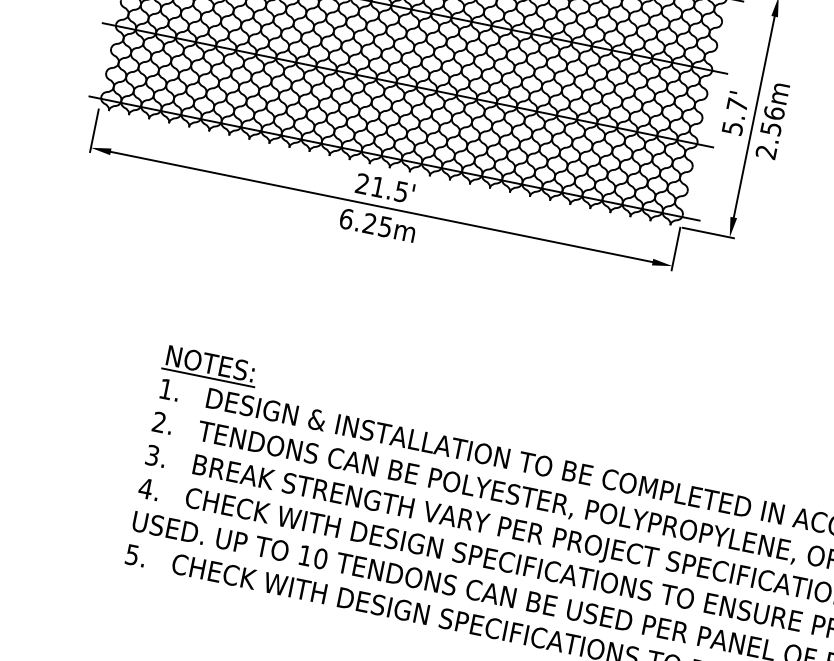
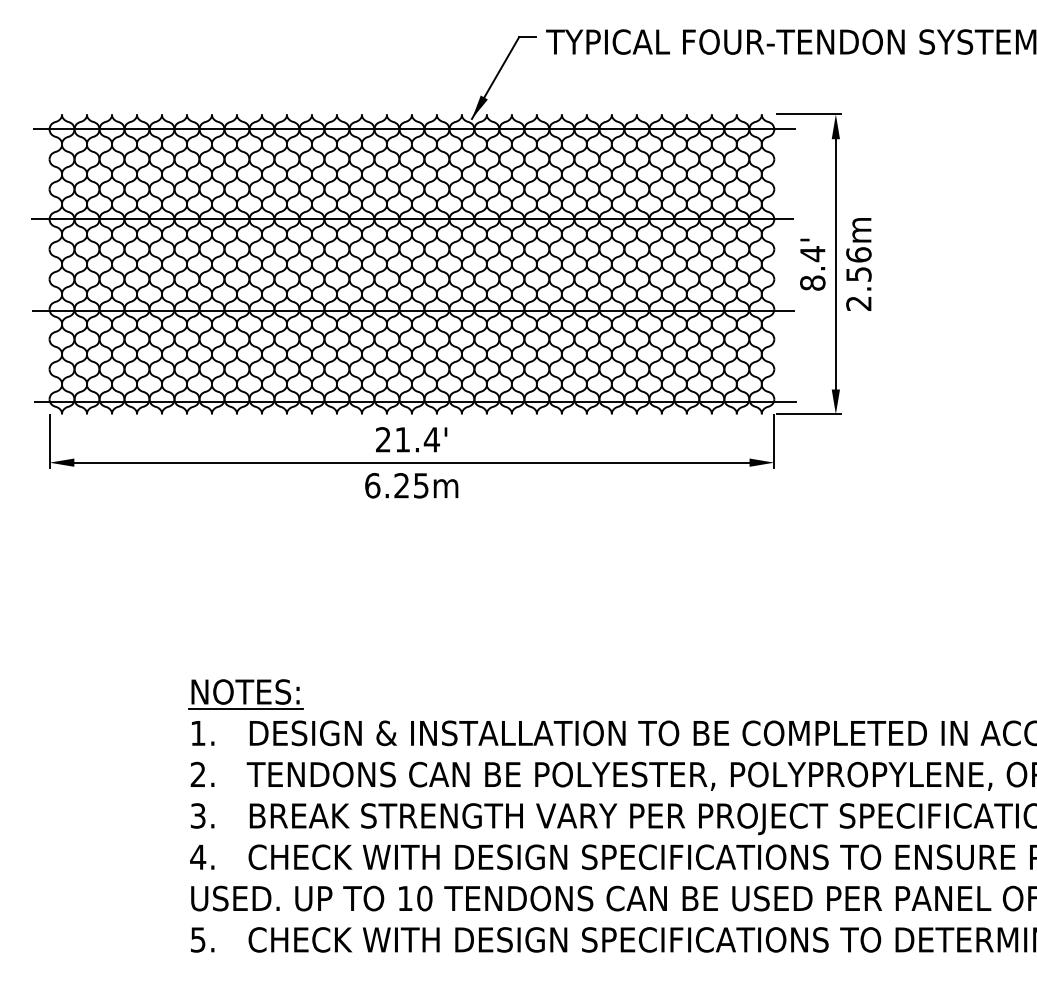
text: (734, 116) -> (812, 268), 5.7' -> 8.4'
text: (401, 191) -> (431, 439), 21.5' -> 21.4'

